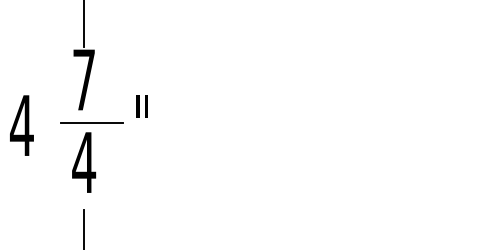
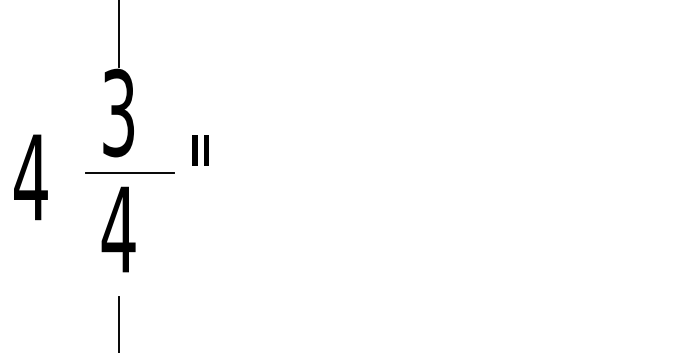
text: (83, 79) -> (118, 112), 7 -> 3

